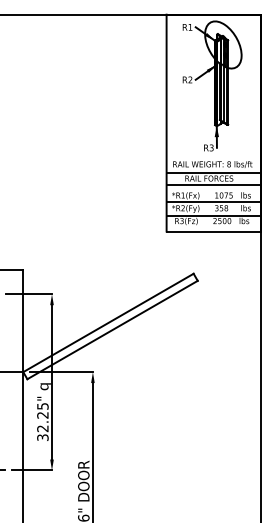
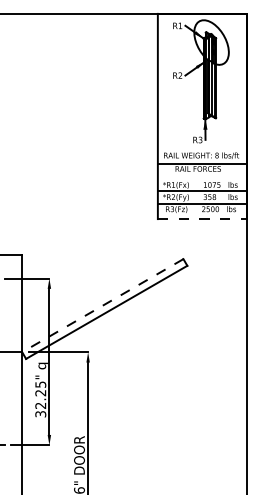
line: (213, 184) -> (202, 174), removed
line: (213, 231) -> (202, 219), solid -> dashed
line: (108, 322) -> (102, 305), solid -> dashed

